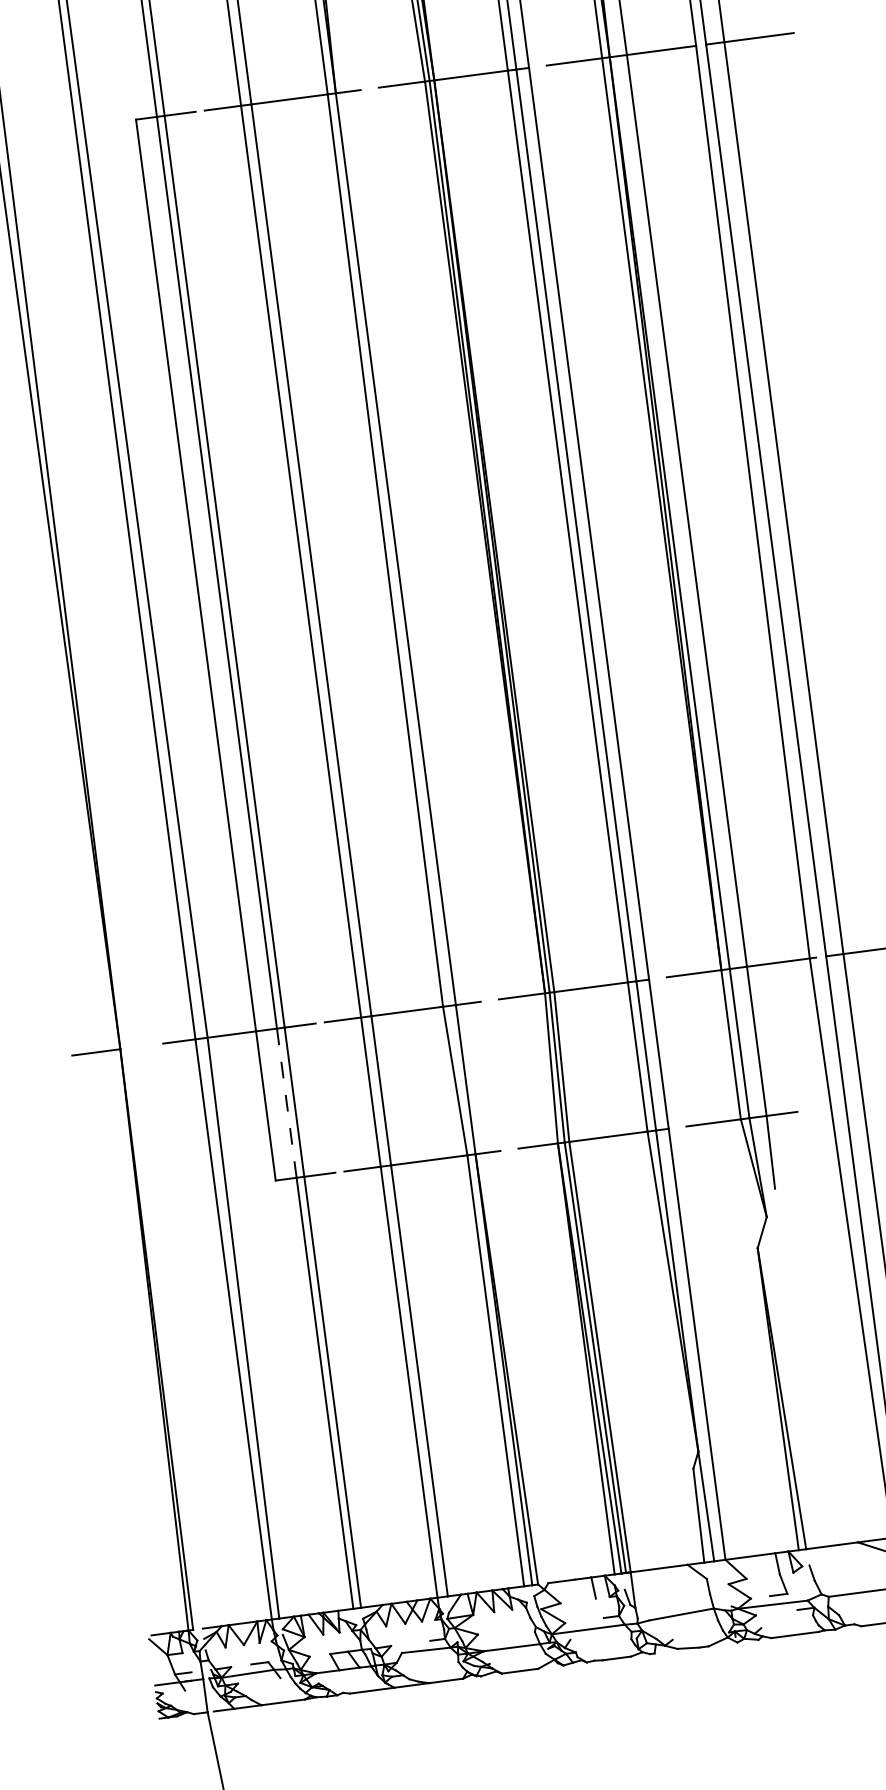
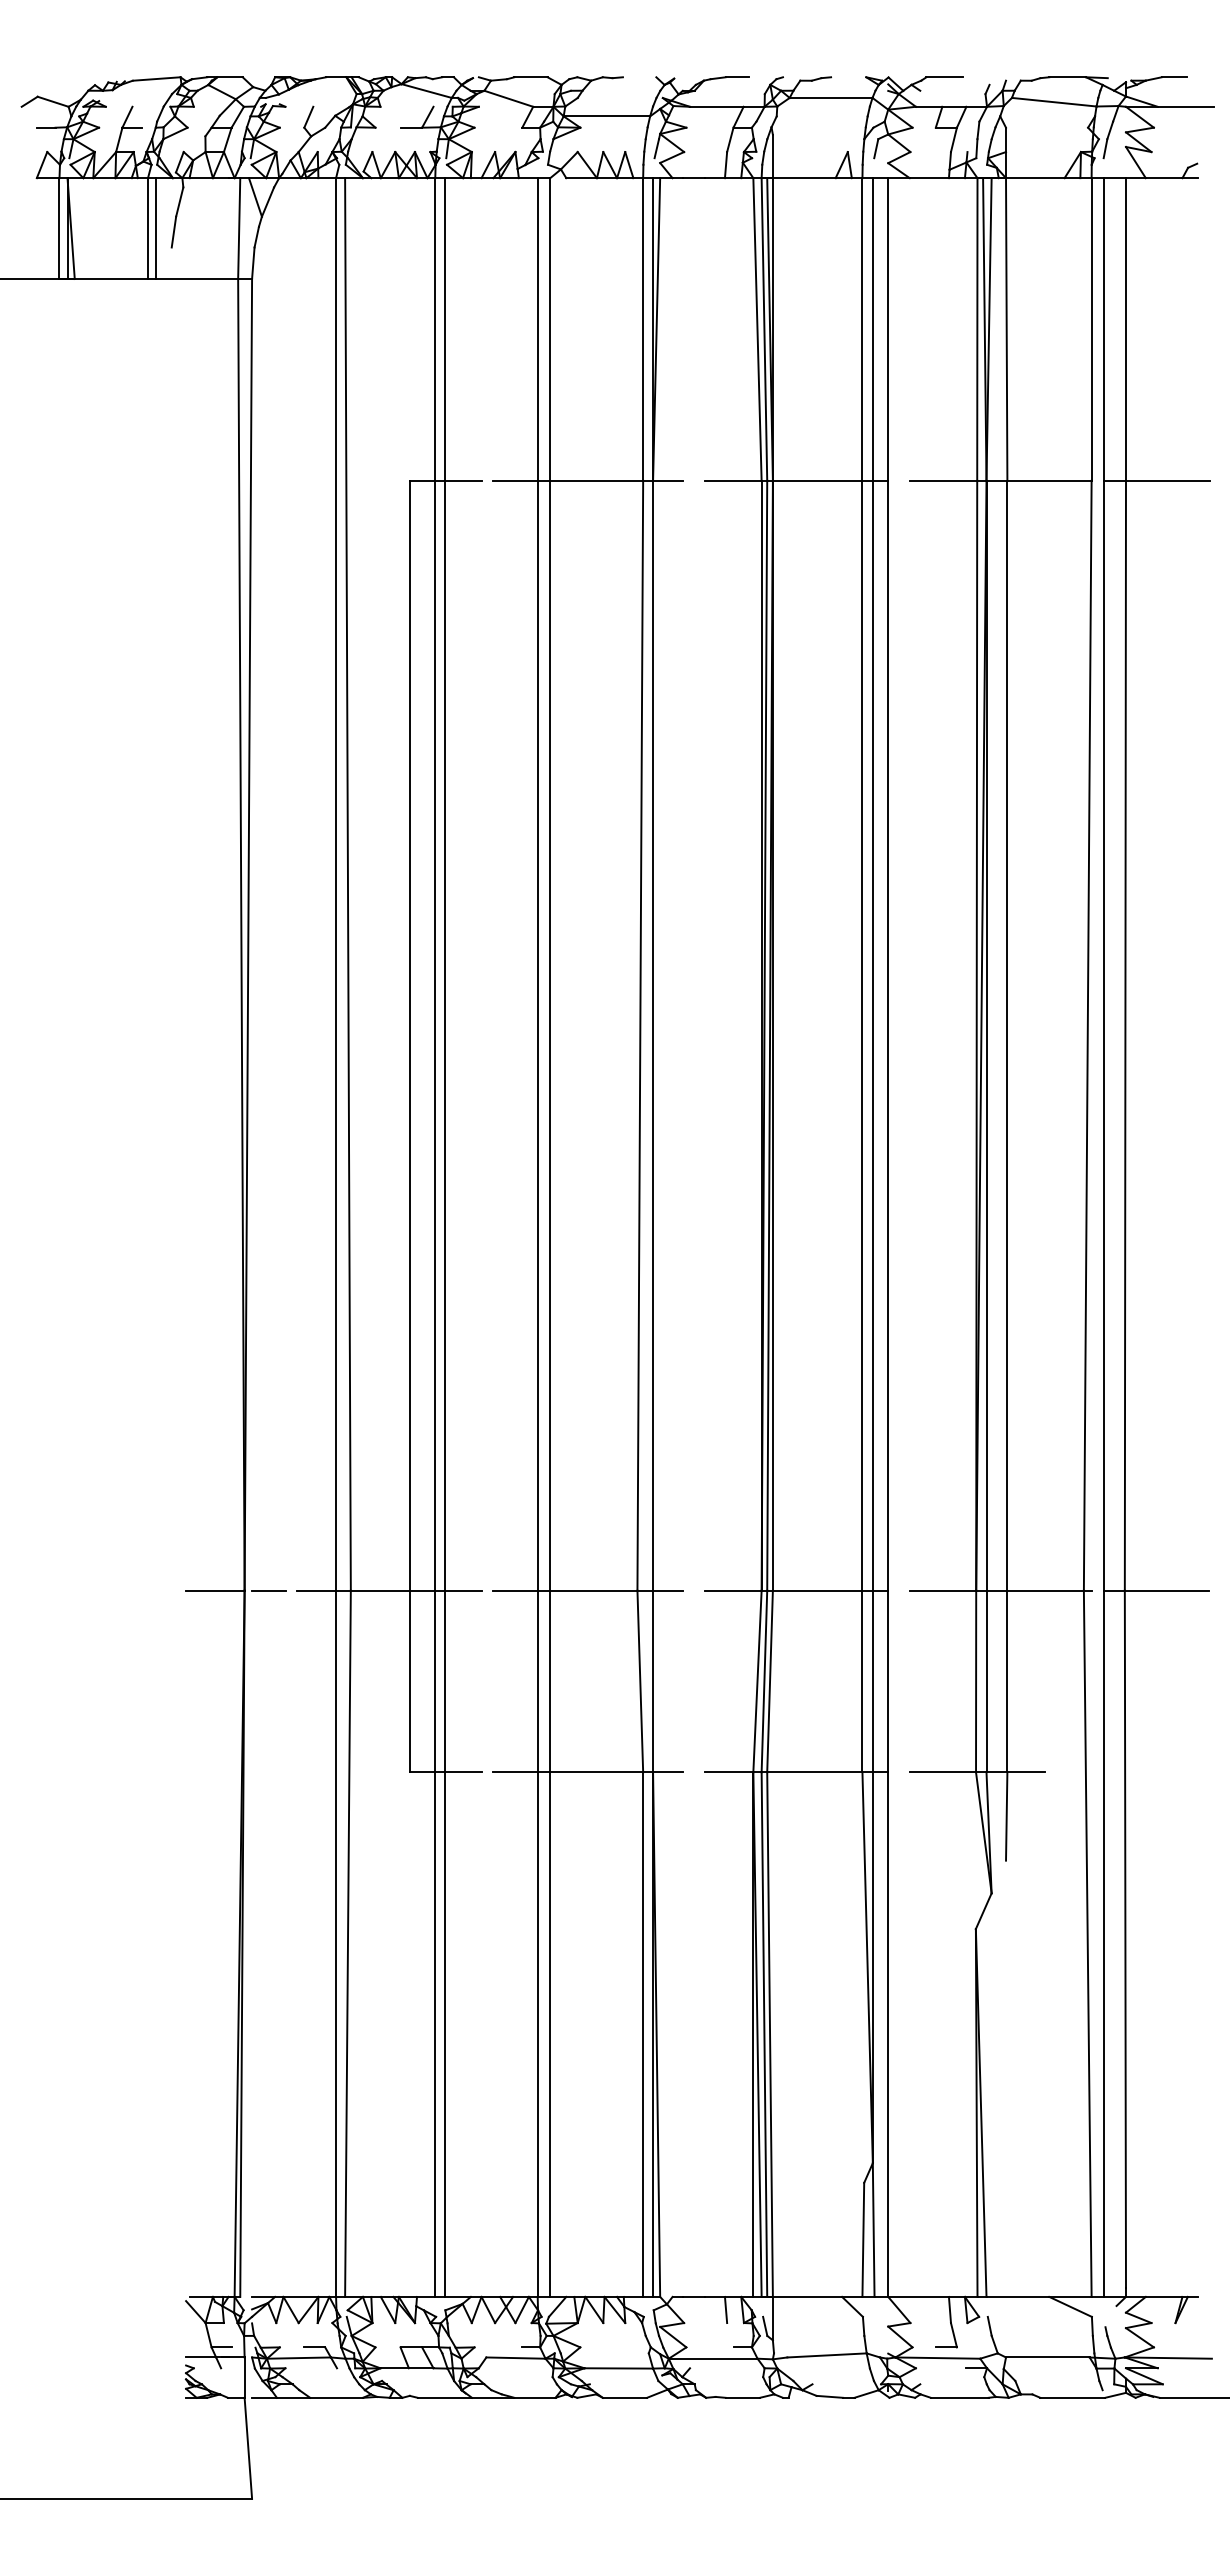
line: (140, 1046) -> (269, 1590), added
line: (286, 1103) -> (435, 1681), dashed -> solid

